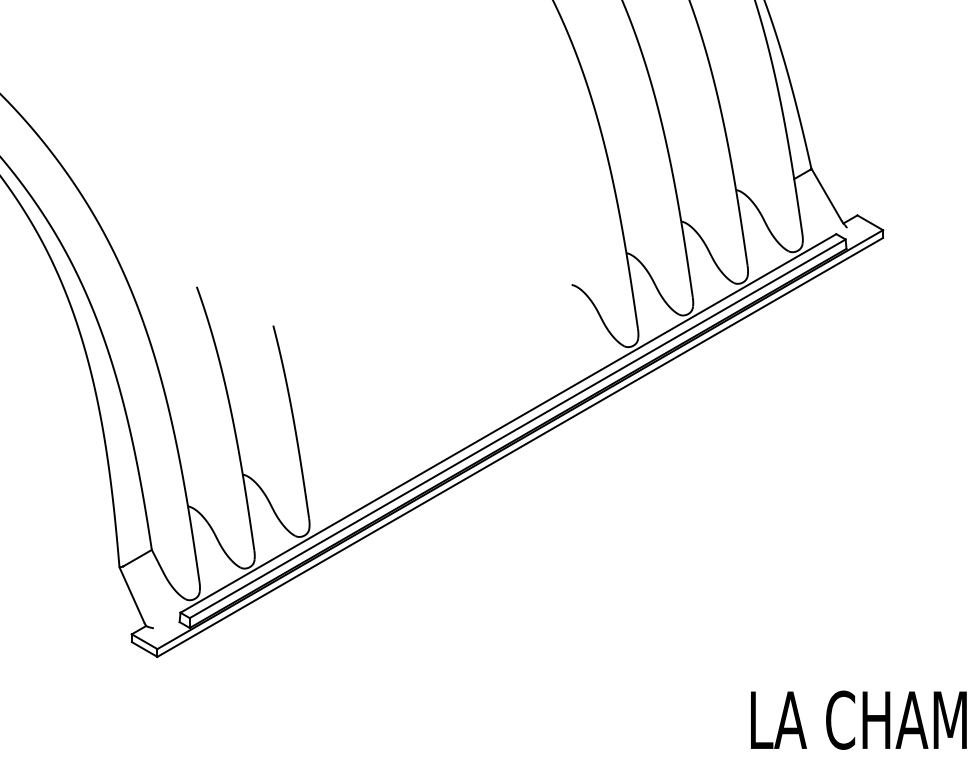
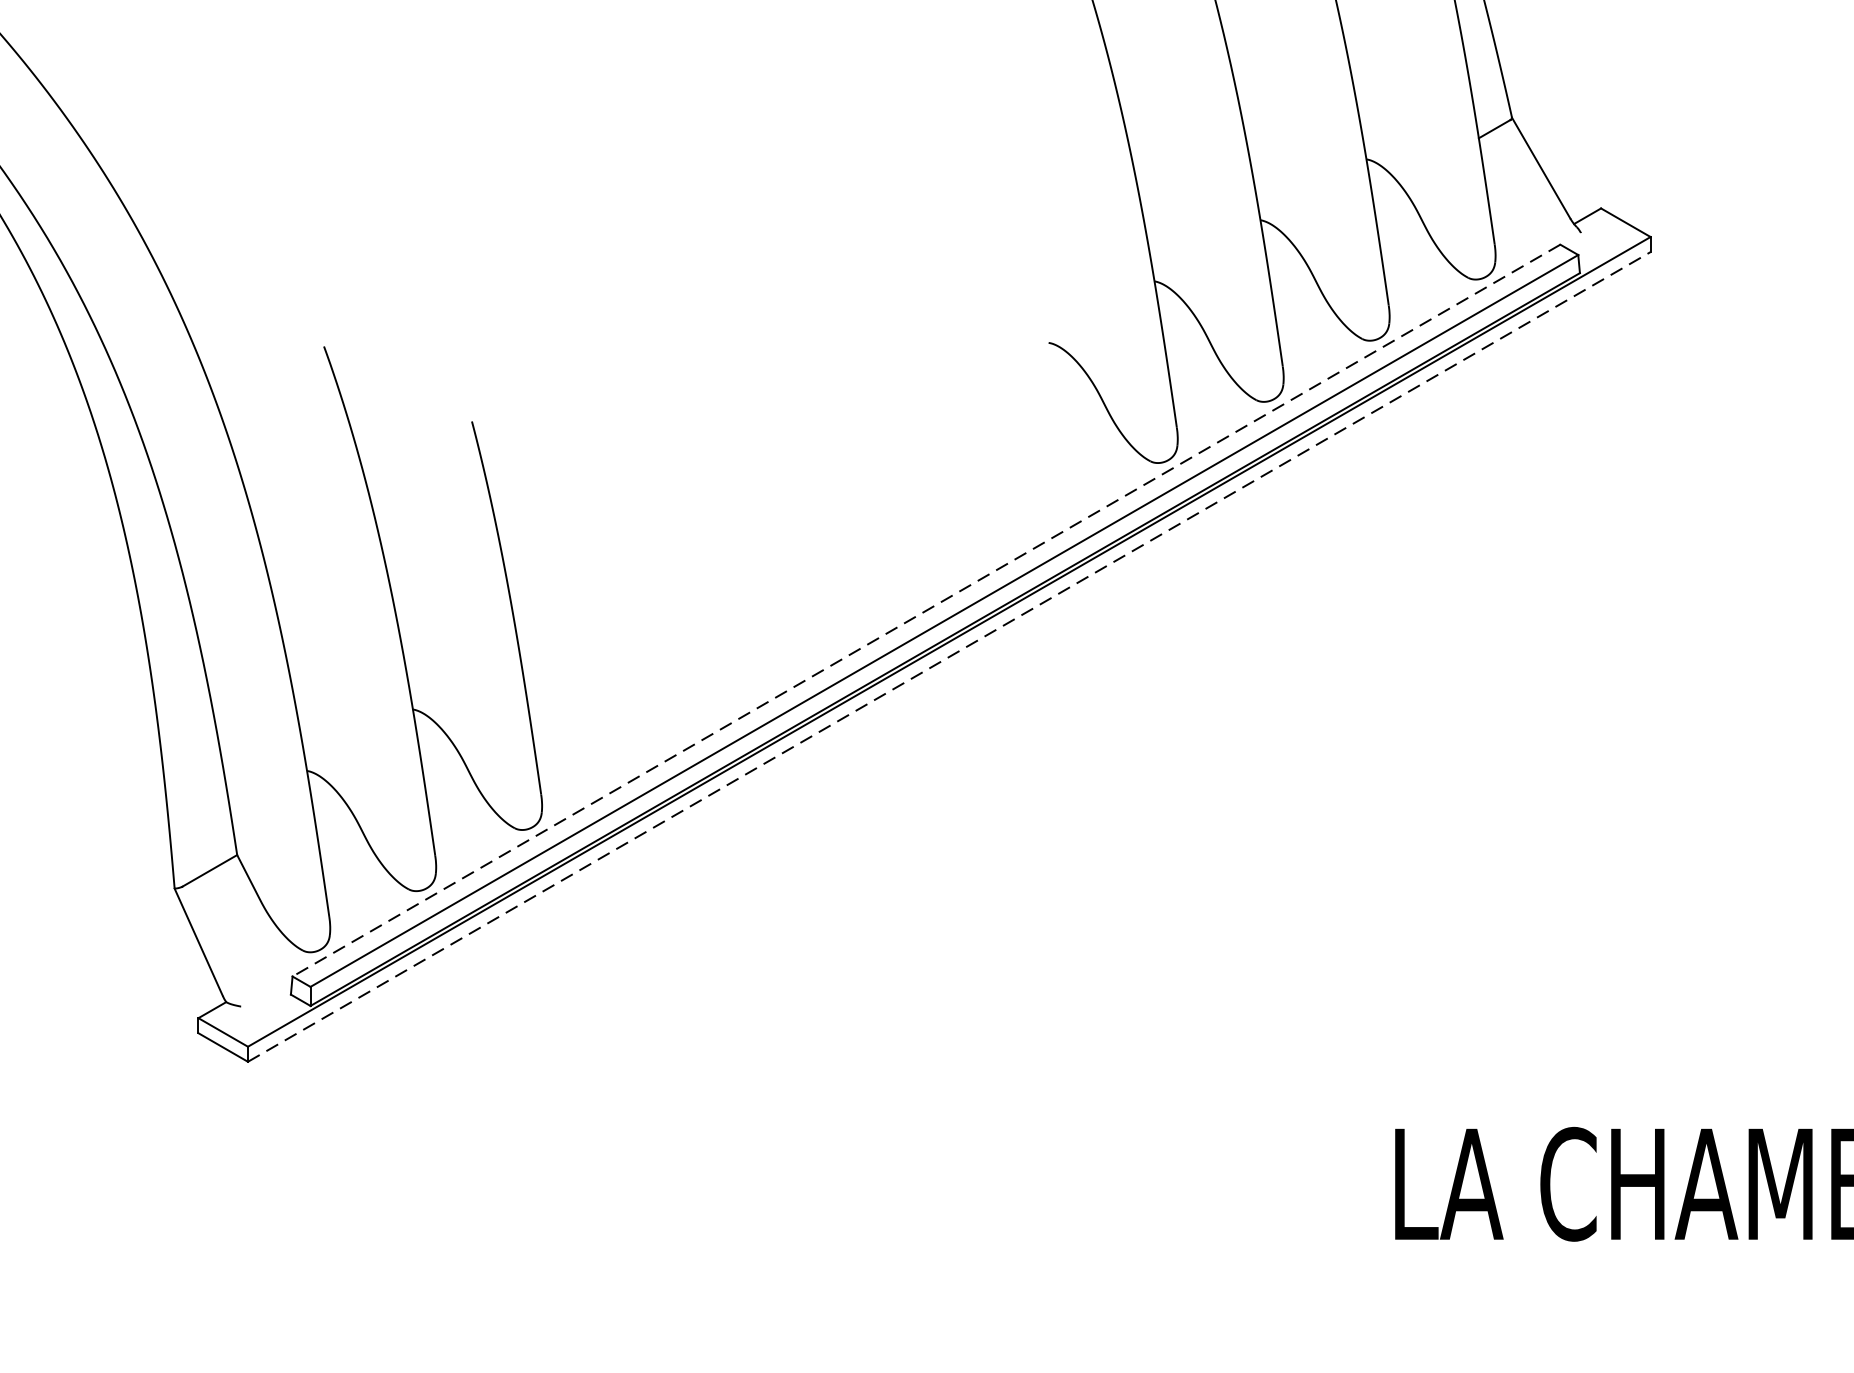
line: (508, 423) -> (926, 610), solid -> dashed
line: (520, 447) -> (949, 657), solid -> dashed

